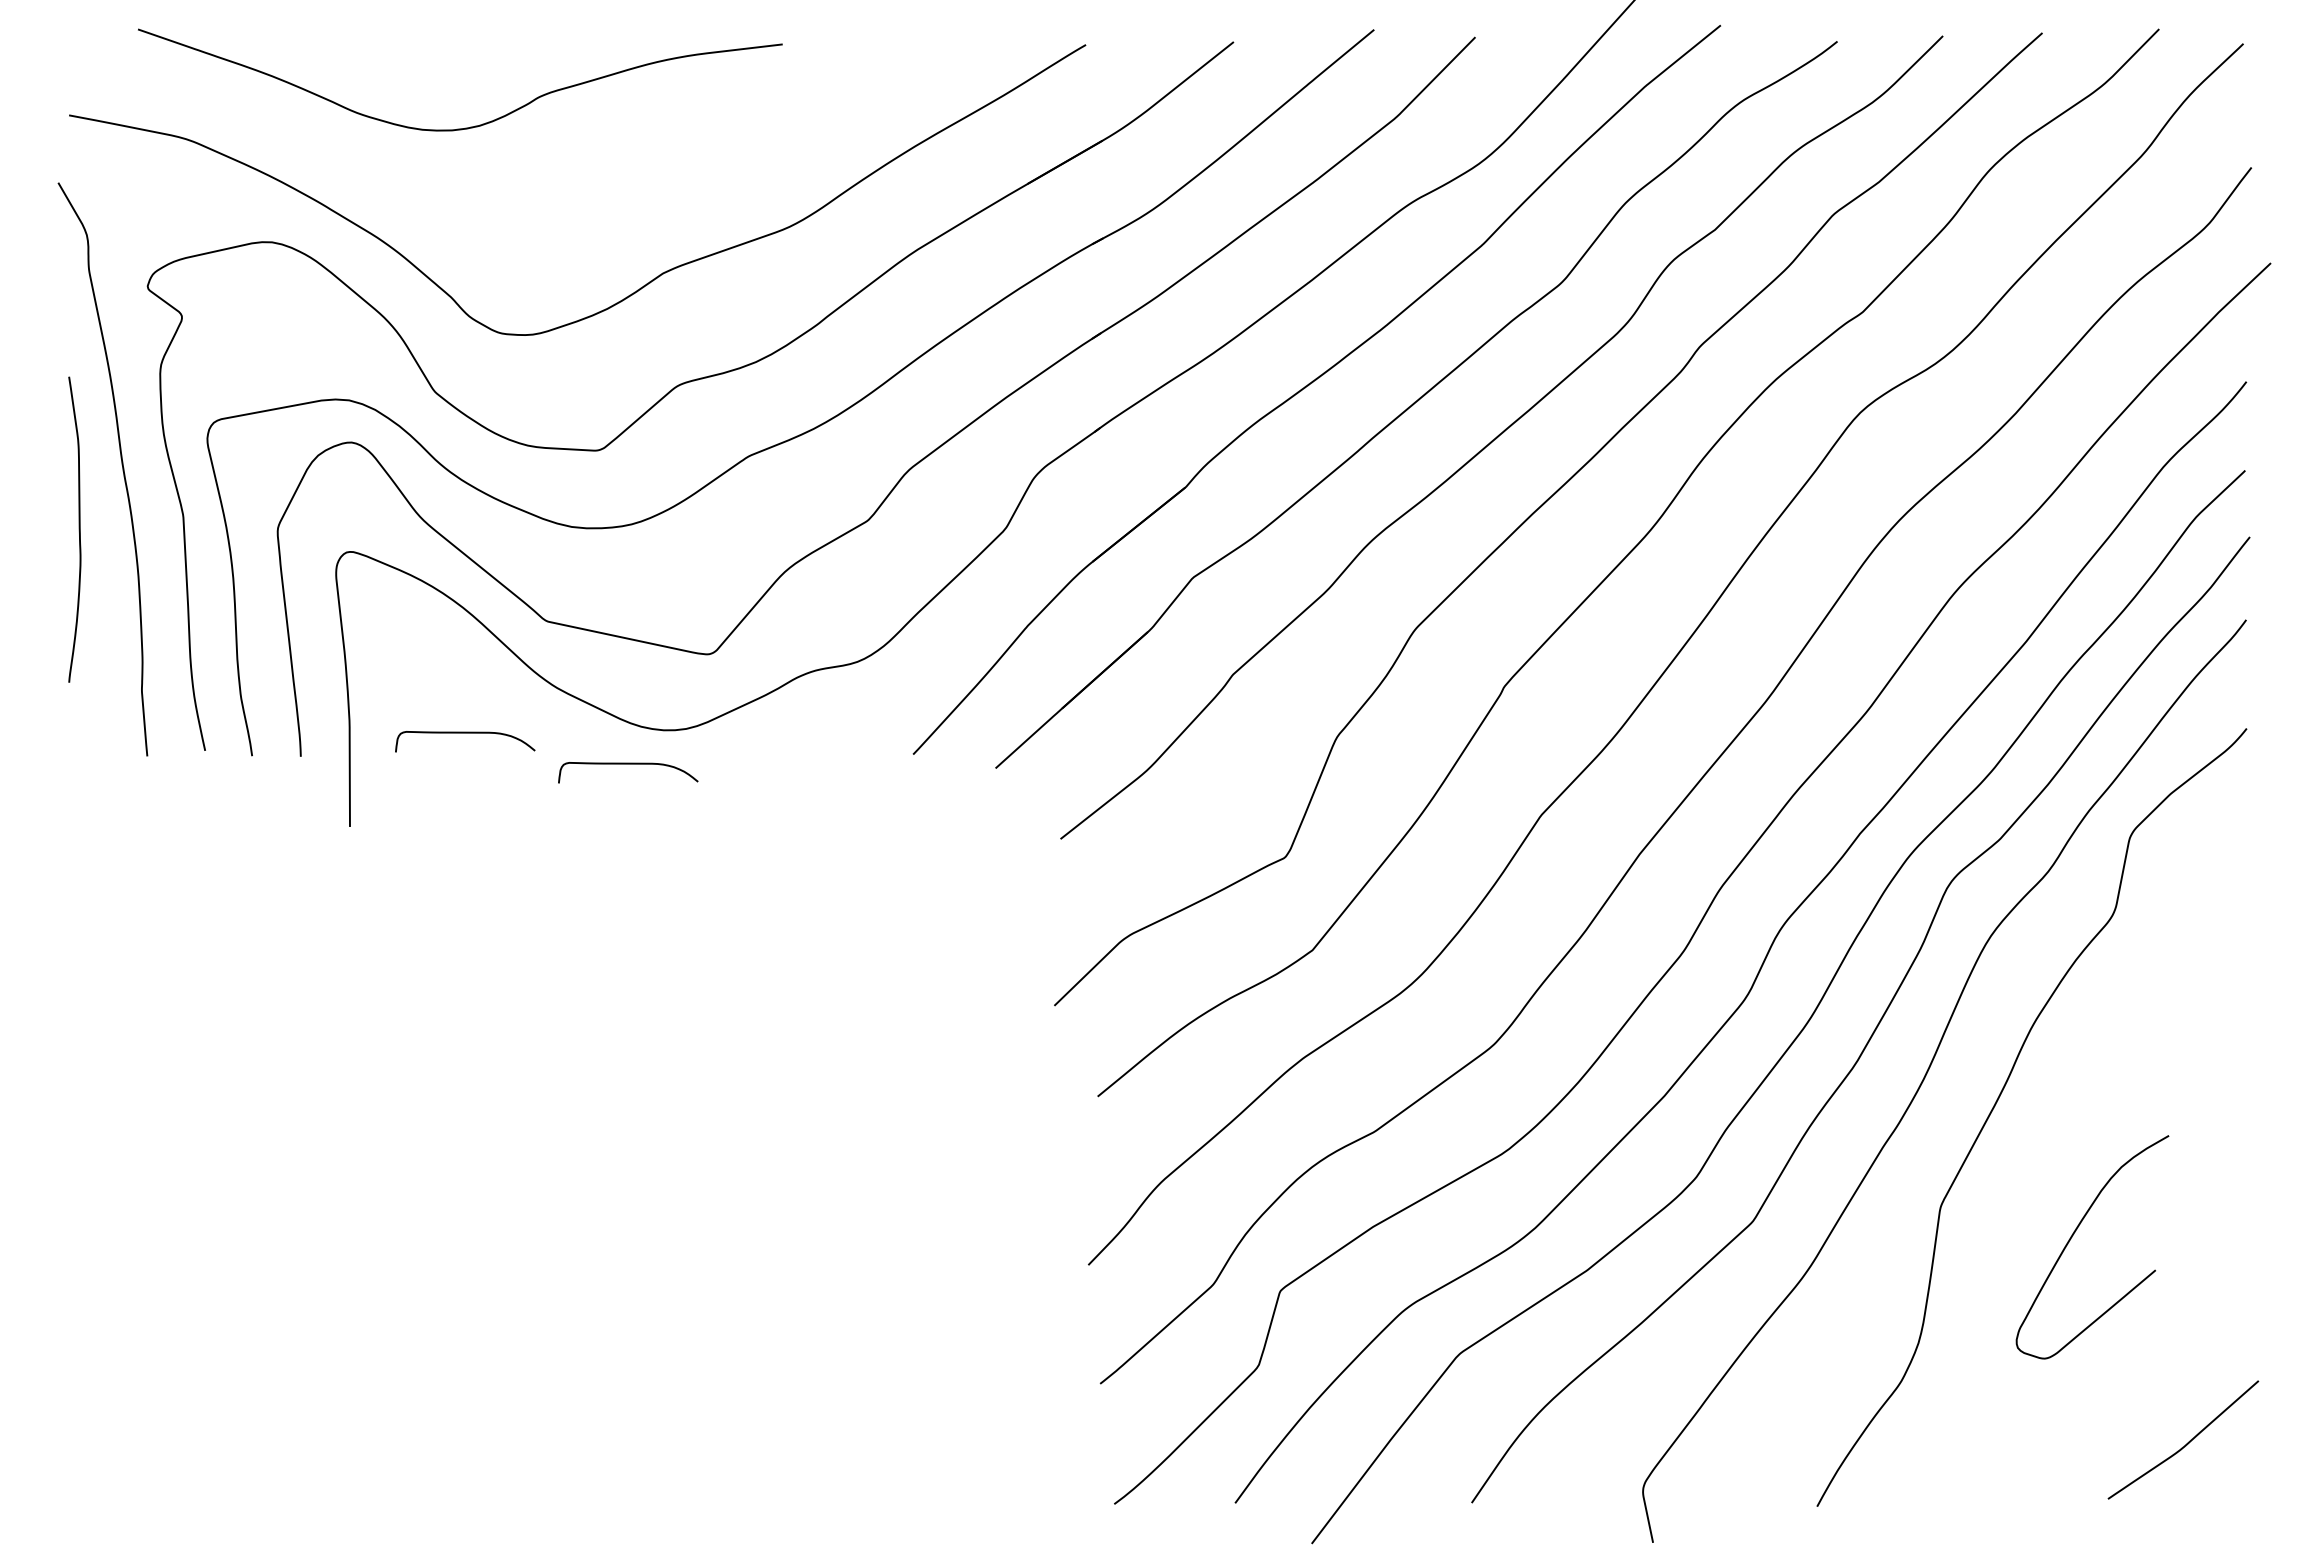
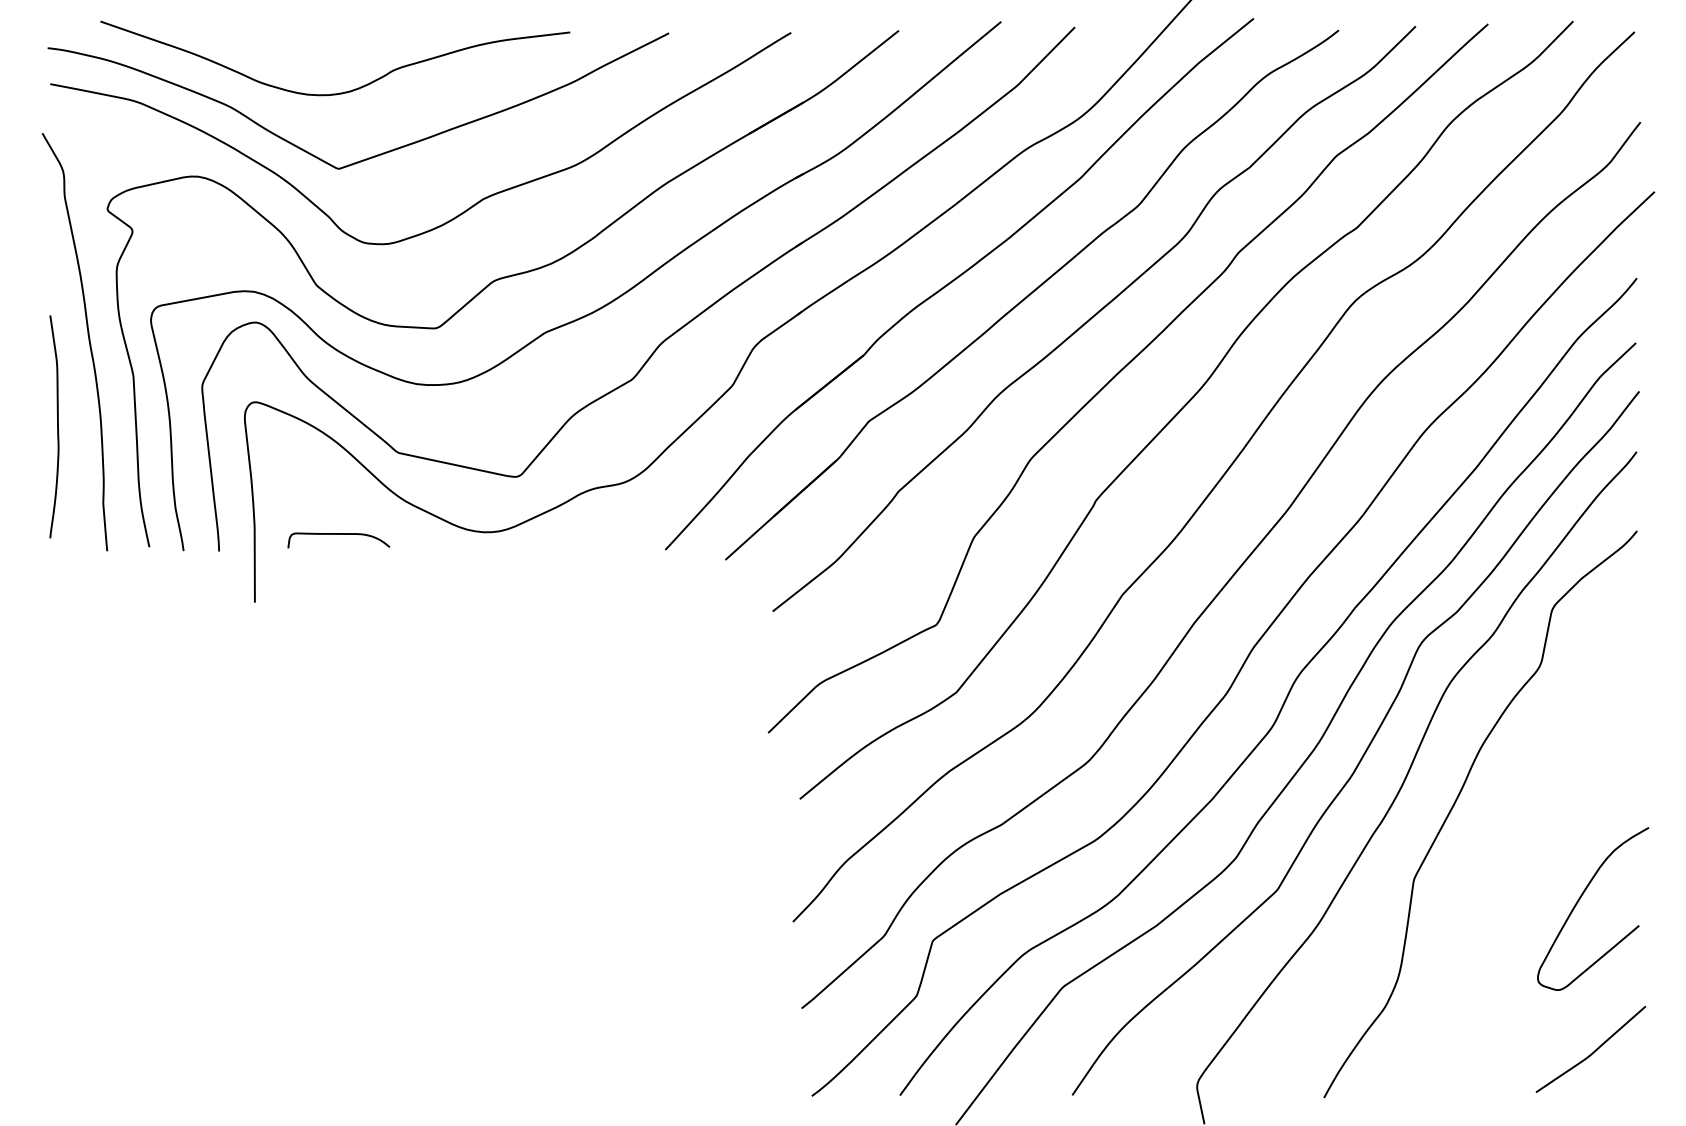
curve: (517, 212) -> (376, 154), added
curve: (78, 529) -> (57, 426), moved
curve: (628, 764) -> (457, 557), removed
curve: (2074, 1234) -> (1580, 899), moved

